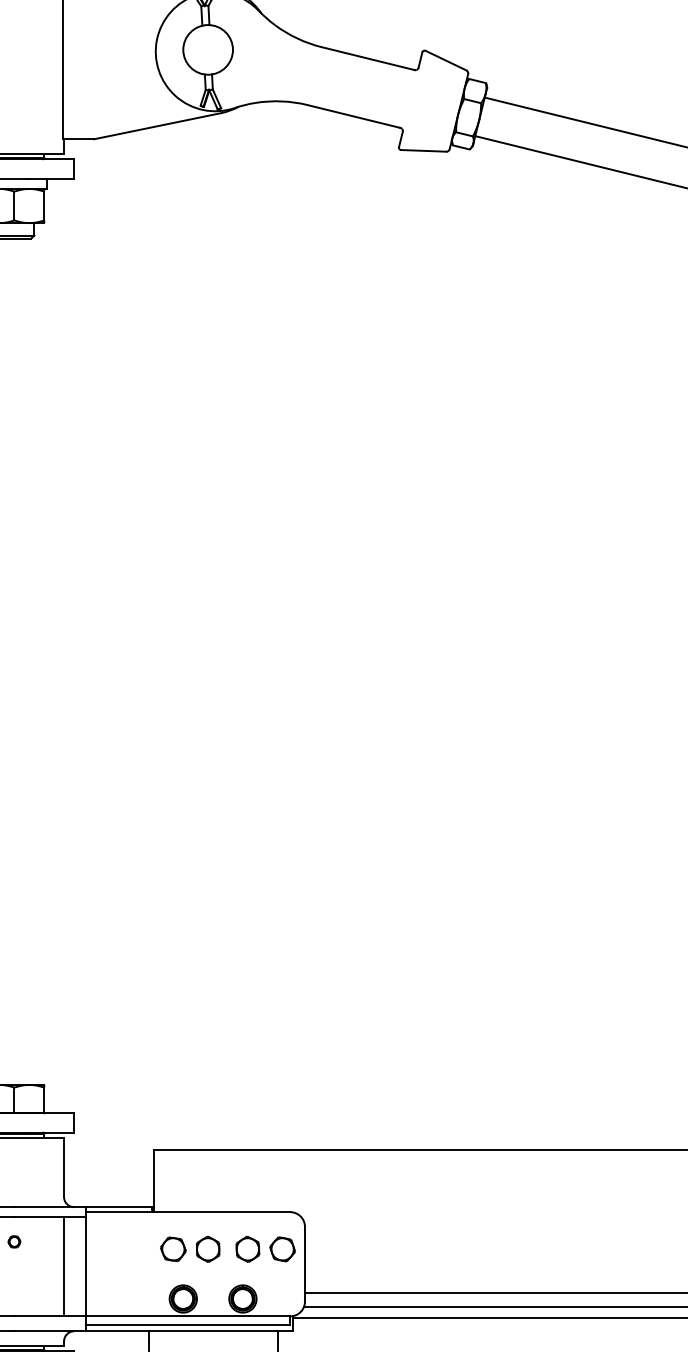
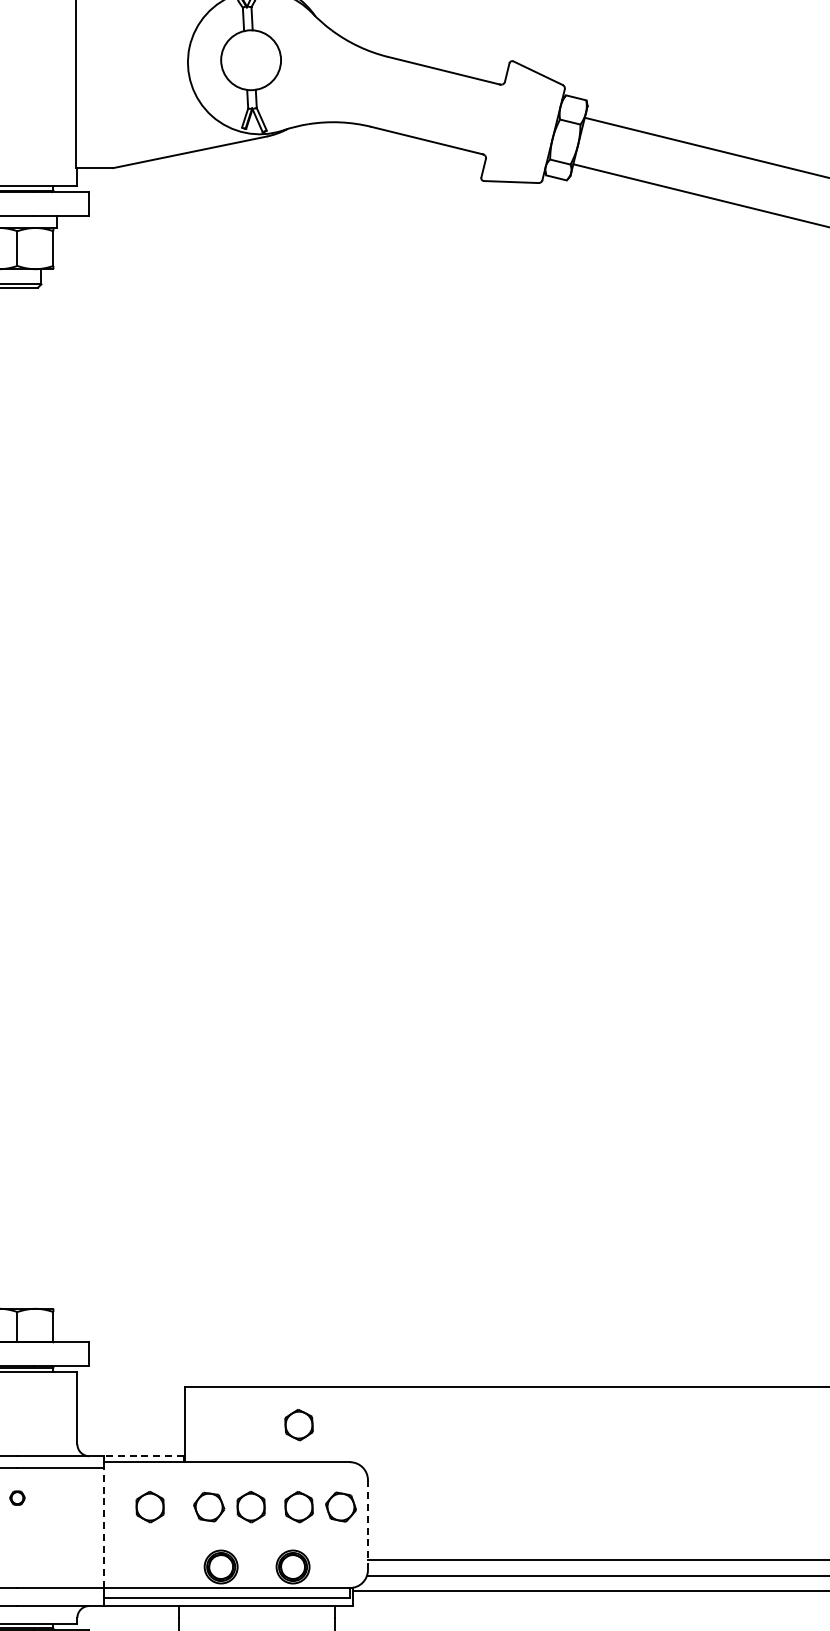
part: (247, 1181) -> (298, 1425), added
line: (119, 1207) -> (144, 1456), solid -> dashed
part: (123, 1249) -> (149, 1507), added
line: (86, 1264) -> (104, 1525), solid -> dashed
line: (304, 1264) -> (367, 1525), solid -> dashed
line: (64, 1267) -> (77, 1528), removed

